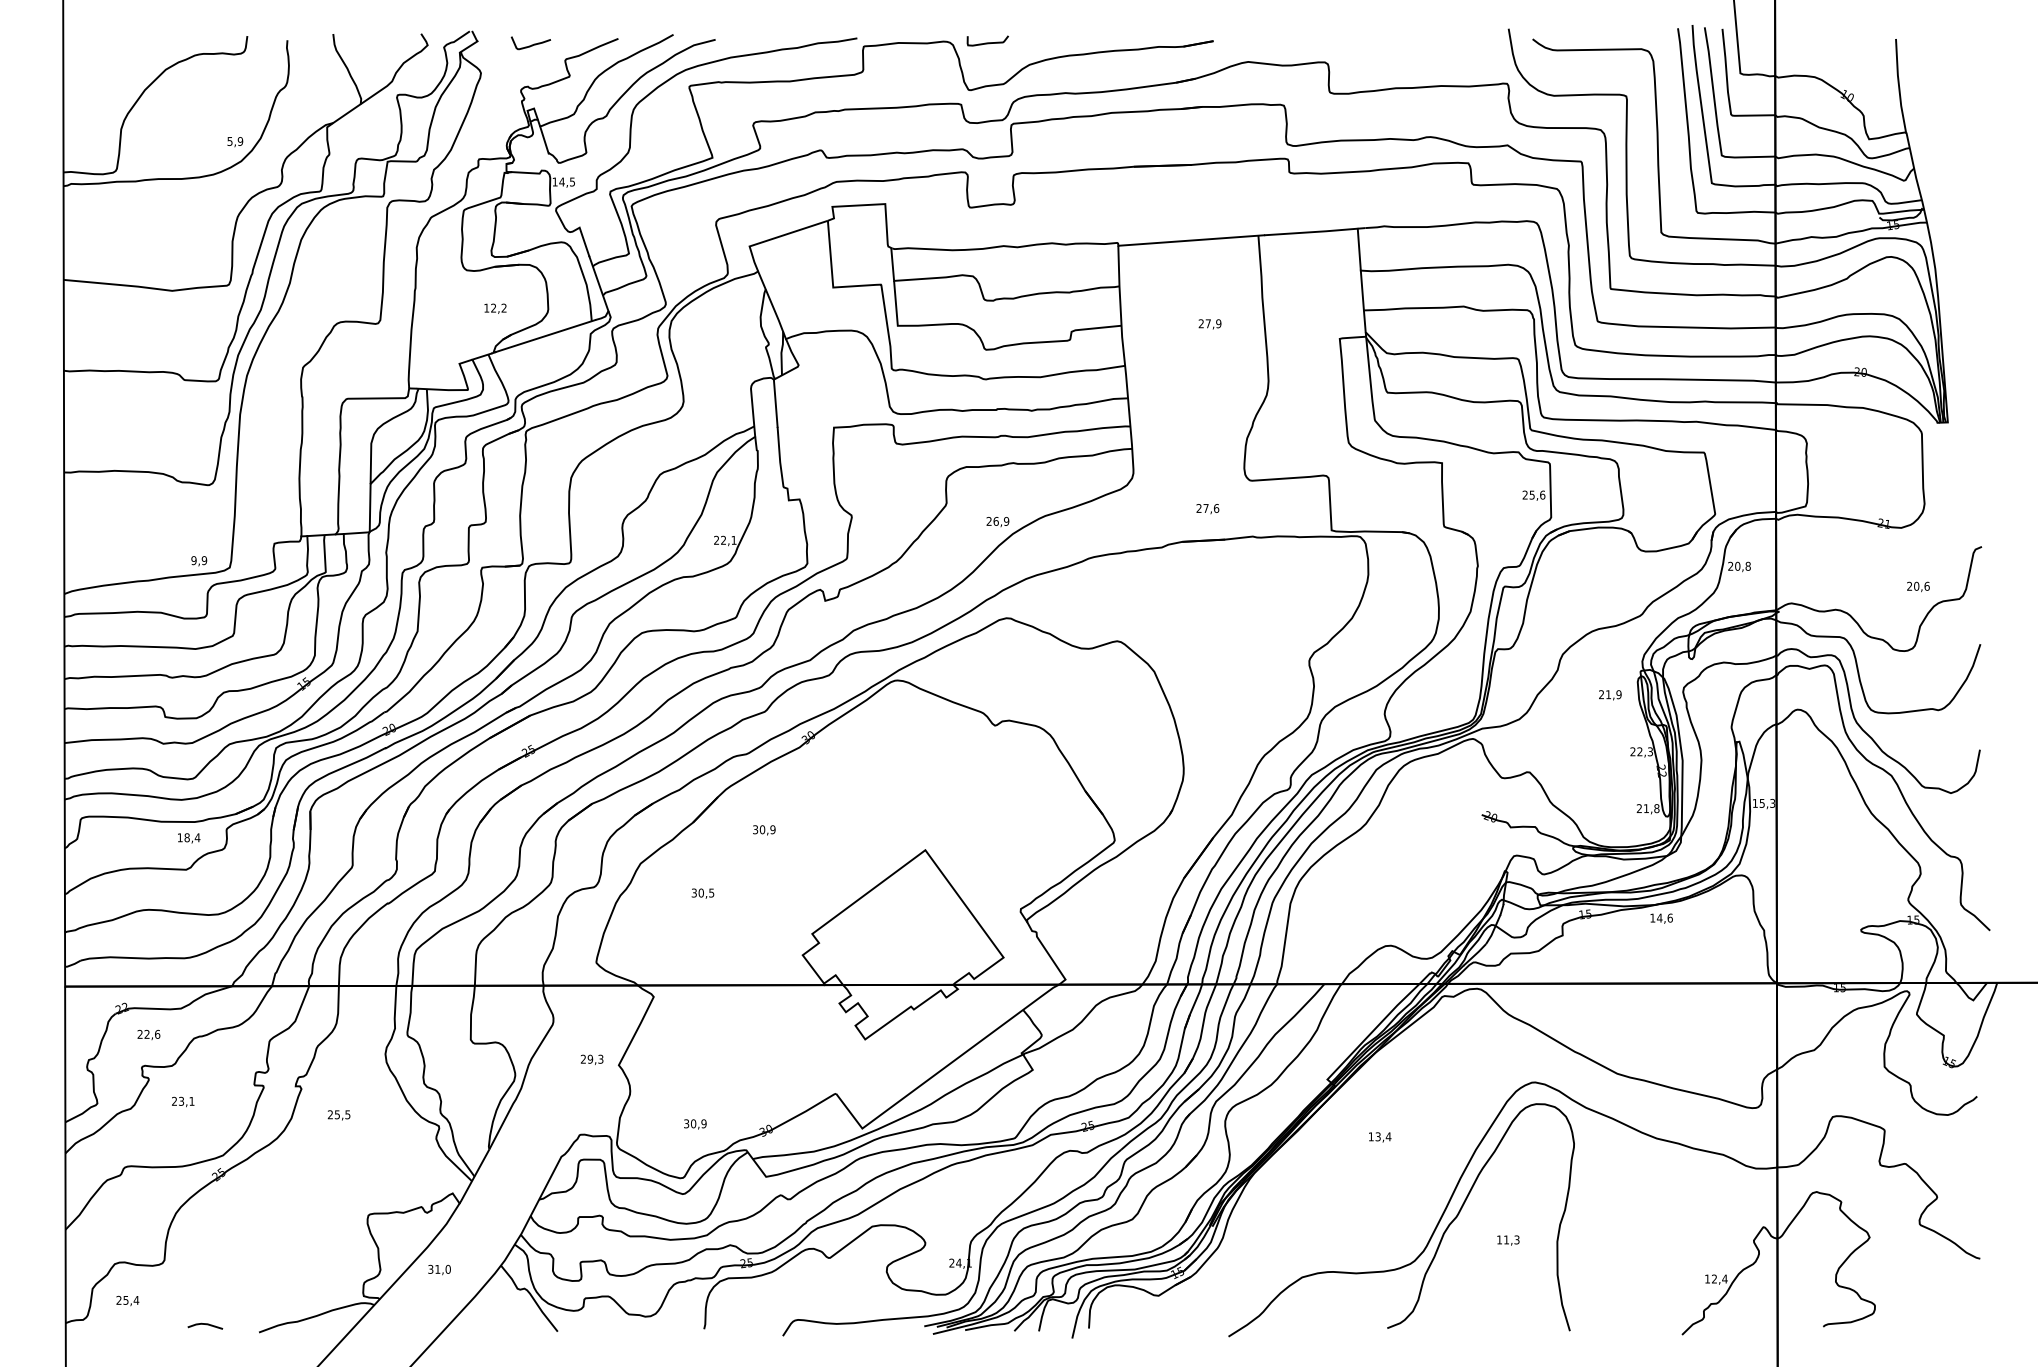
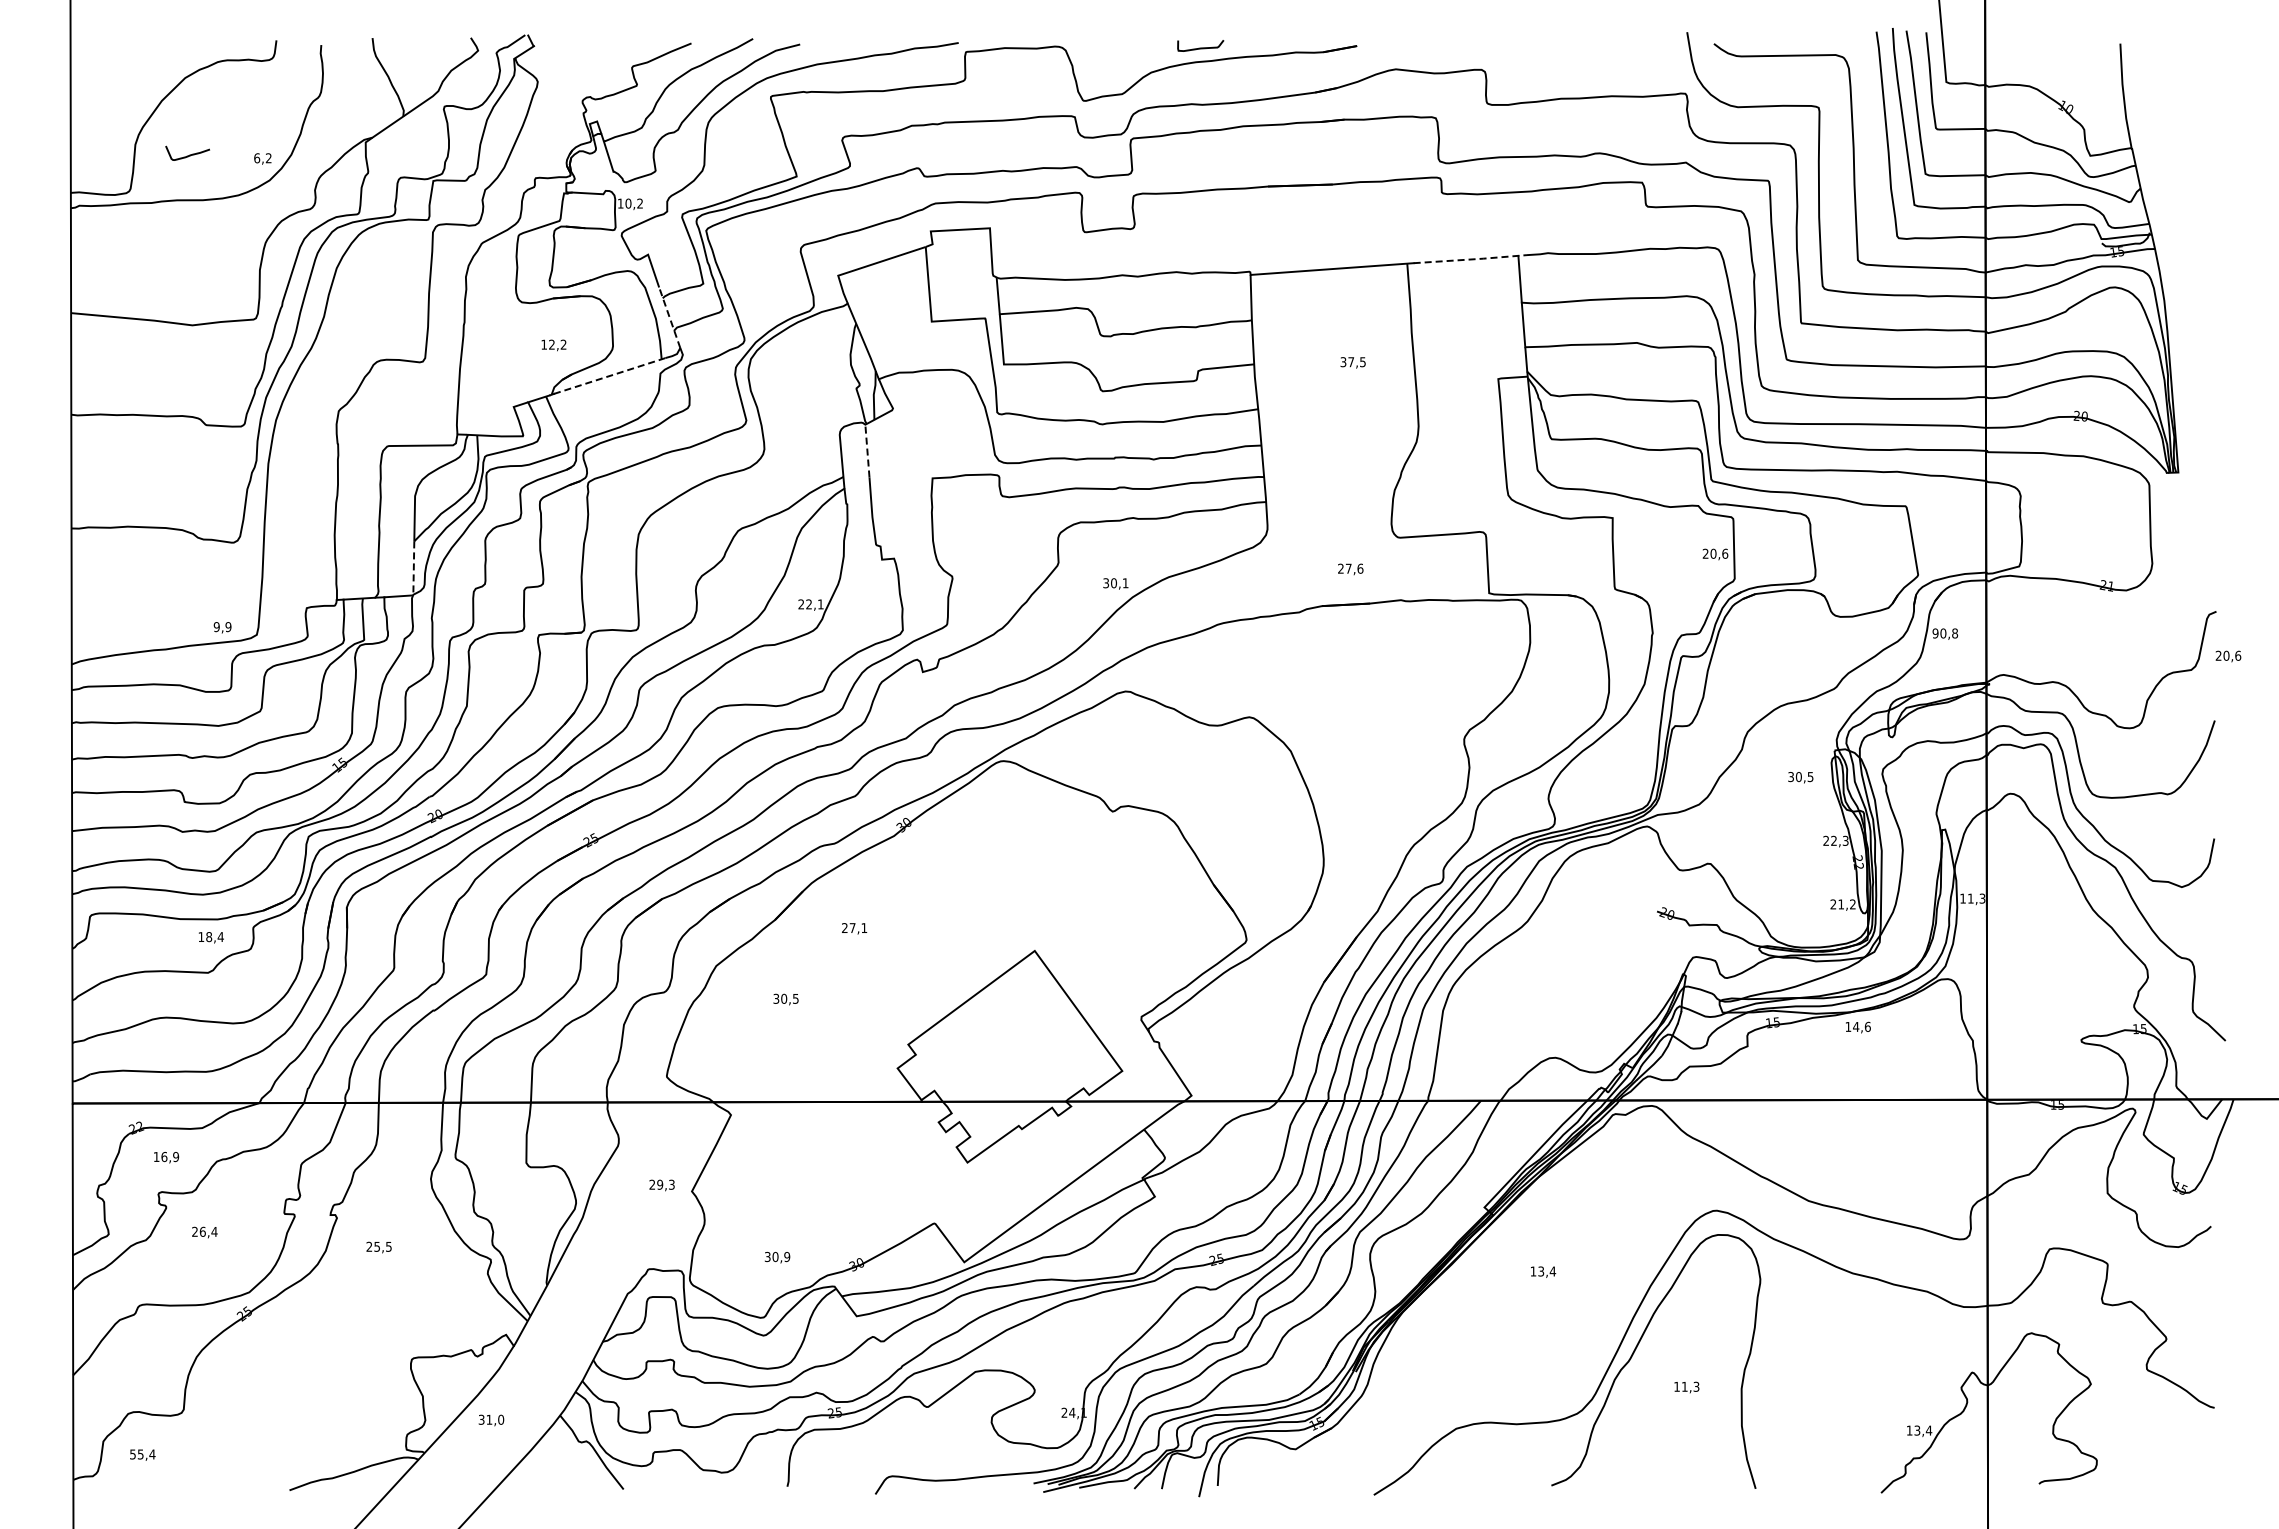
curve: (987, 42) -> (1200, 47), moved
curve: (532, 44) -> (189, 154), moved
text: (234, 141) -> (262, 158), 5,9 -> 6,2
text: (566, 181) -> (633, 203), 14,5 -> 10,2
line: (1315, 231) -> (1471, 259), solid -> dashed
line: (598, 283) -> (669, 317), solid -> dashed
text: (1209, 324) -> (1352, 362), 27,9 -> 37,5
line: (545, 336) -> (609, 376), solid -> dashed
line: (775, 402) -> (867, 450), solid -> dashed
text: (1532, 494) -> (1713, 553), 25,6 -> 20,6
line: (369, 508) -> (413, 568), solid -> dashed
text: (997, 521) -> (1115, 583), 26,9 -> 30,1
text: (1730, 566) -> (1935, 633), 20,8 -> 90,8
text: (1918, 586) -> (2228, 656), moved
text: (1610, 695) -> (1800, 777), 21,9 -> 30,5
text: (1761, 803) -> (1970, 898), 15,3 -> 11,3
text: (1656, 808) -> (1852, 904), 21,8 -> 21,2
text: (764, 830) -> (854, 928), 30,9 -> 27,1
text: (149, 1033) -> (166, 1156), 22,6 -> 16,9
text: (186, 1101) -> (208, 1231), 23,1 -> 26,4
text: (1714, 1278) -> (1917, 1430), 12,4 -> 13,4
text: (118, 1300) -> (132, 1454), 25,4 -> 55,4
line: (205, 1324) -> (229, 1481), removed

